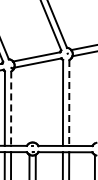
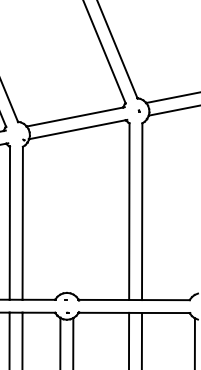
line: (69, 102) -> (142, 210), dashed -> solid
line: (11, 109) -> (23, 225), dashed -> solid

